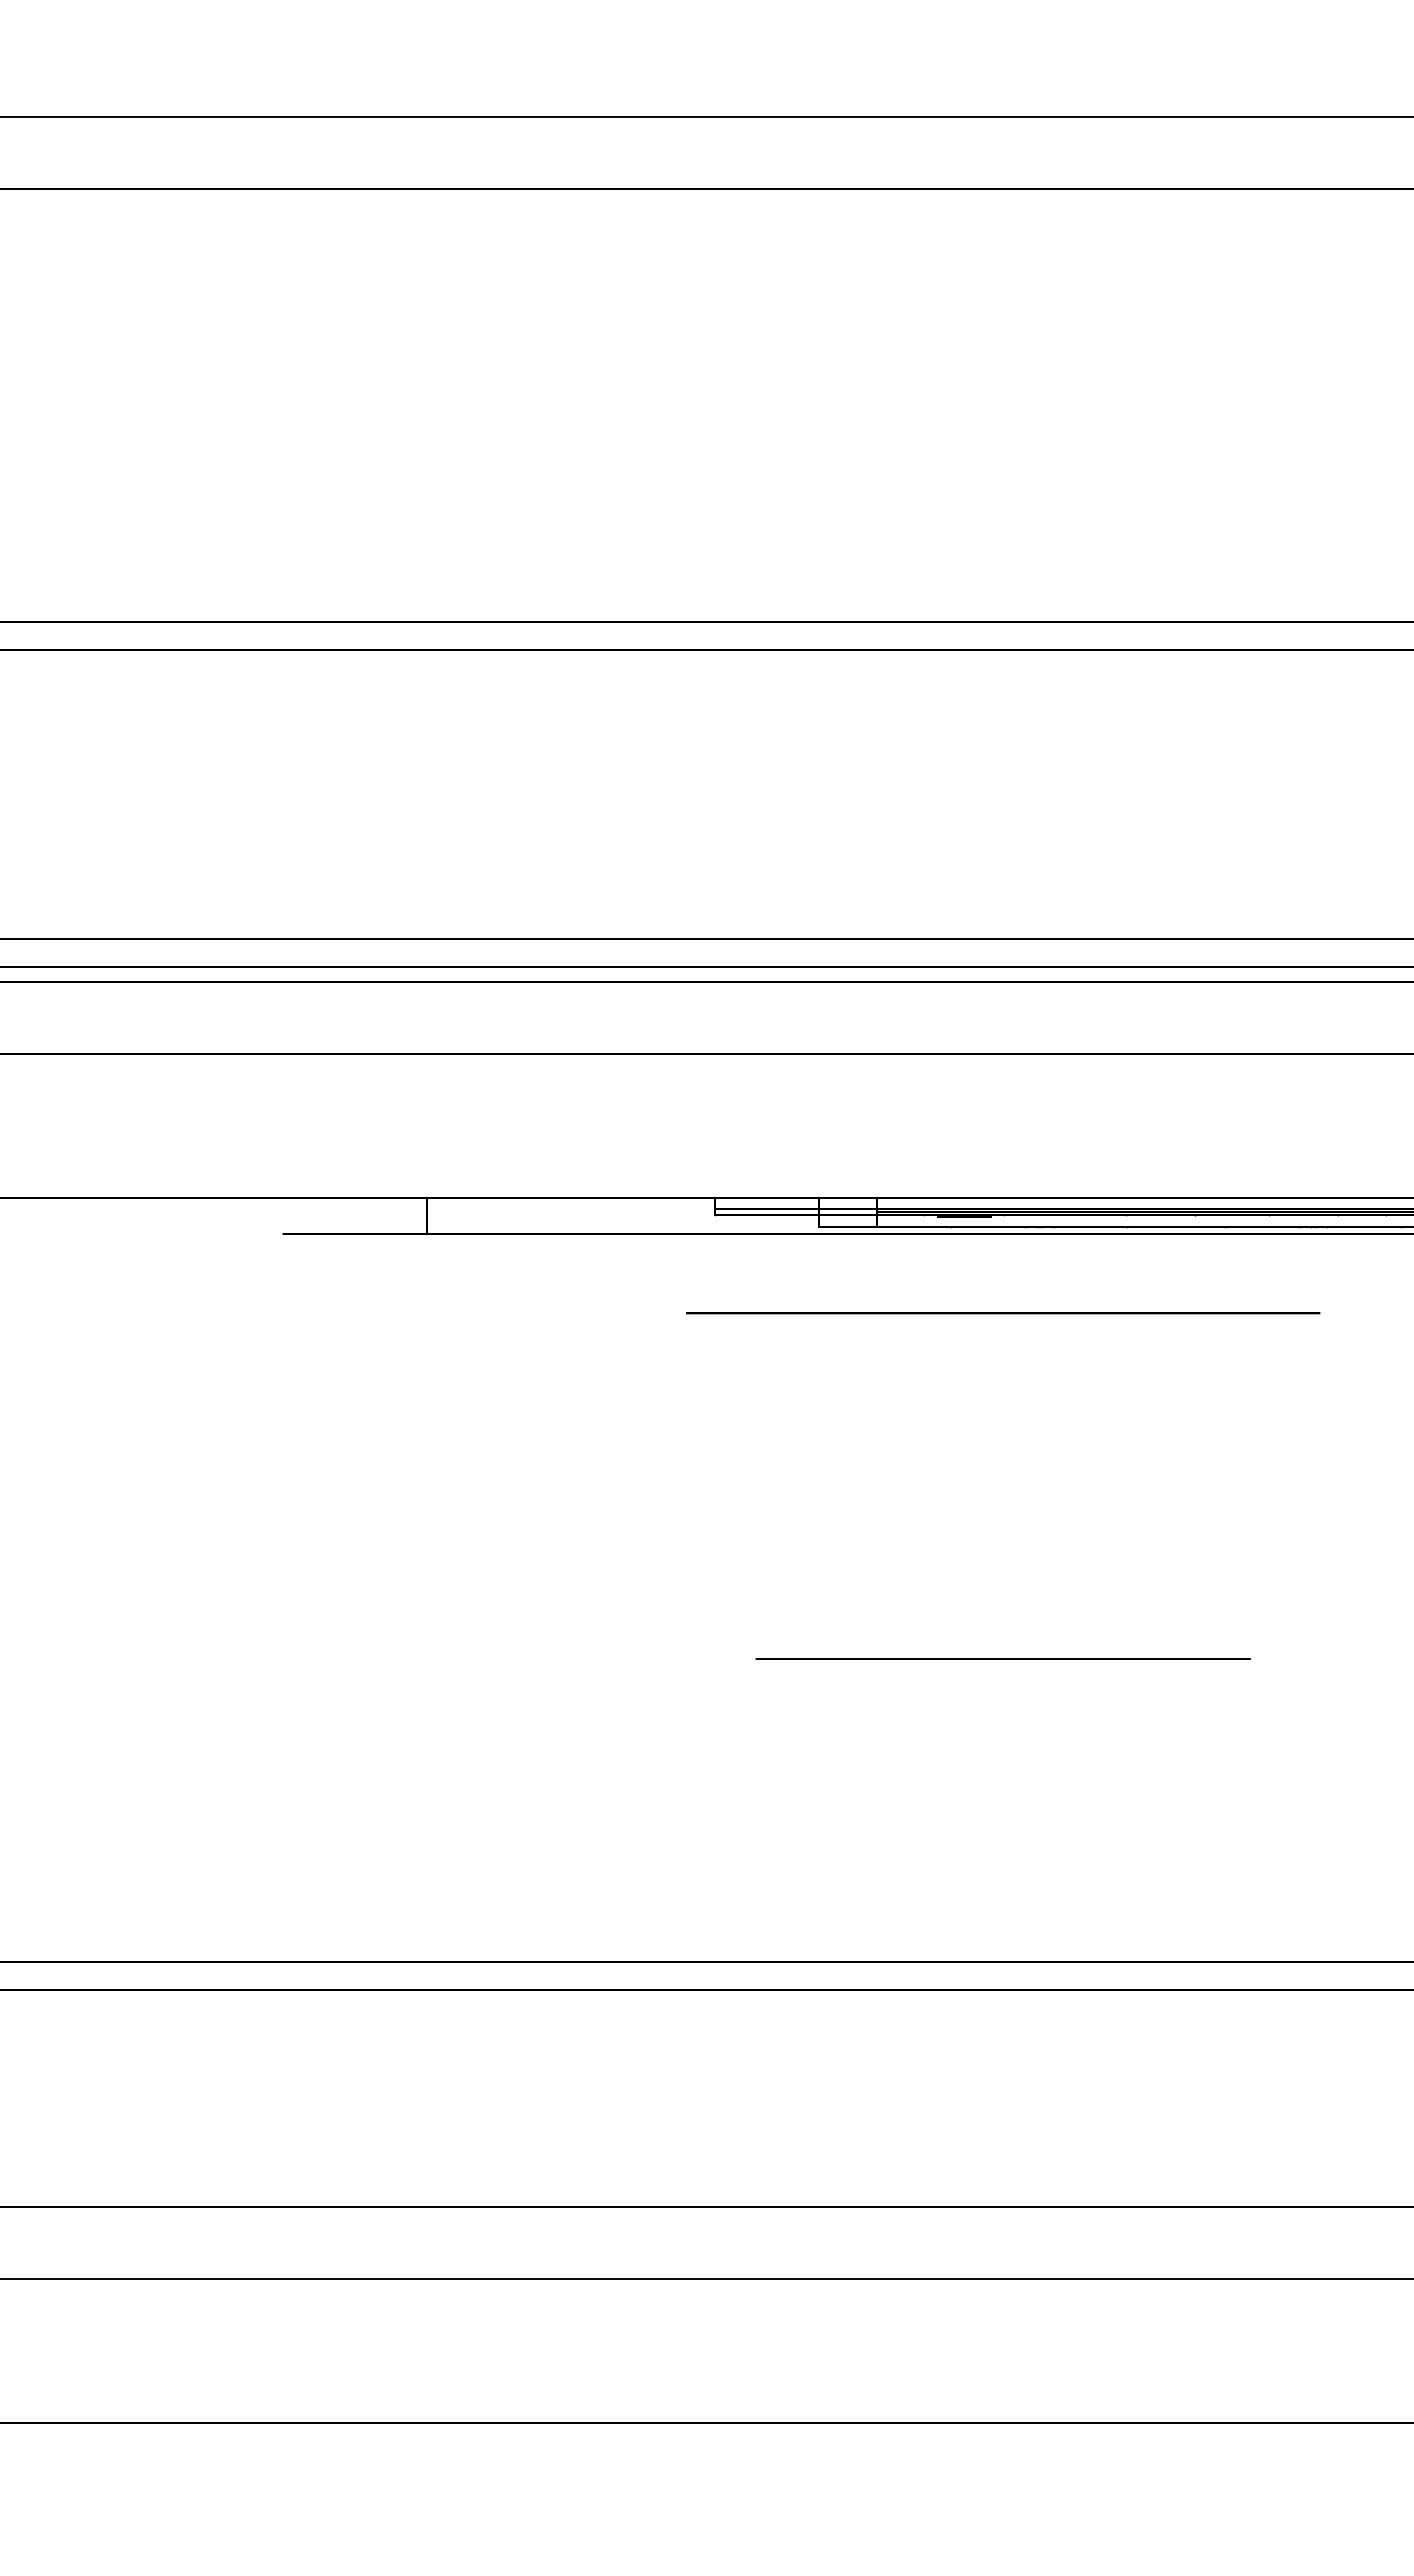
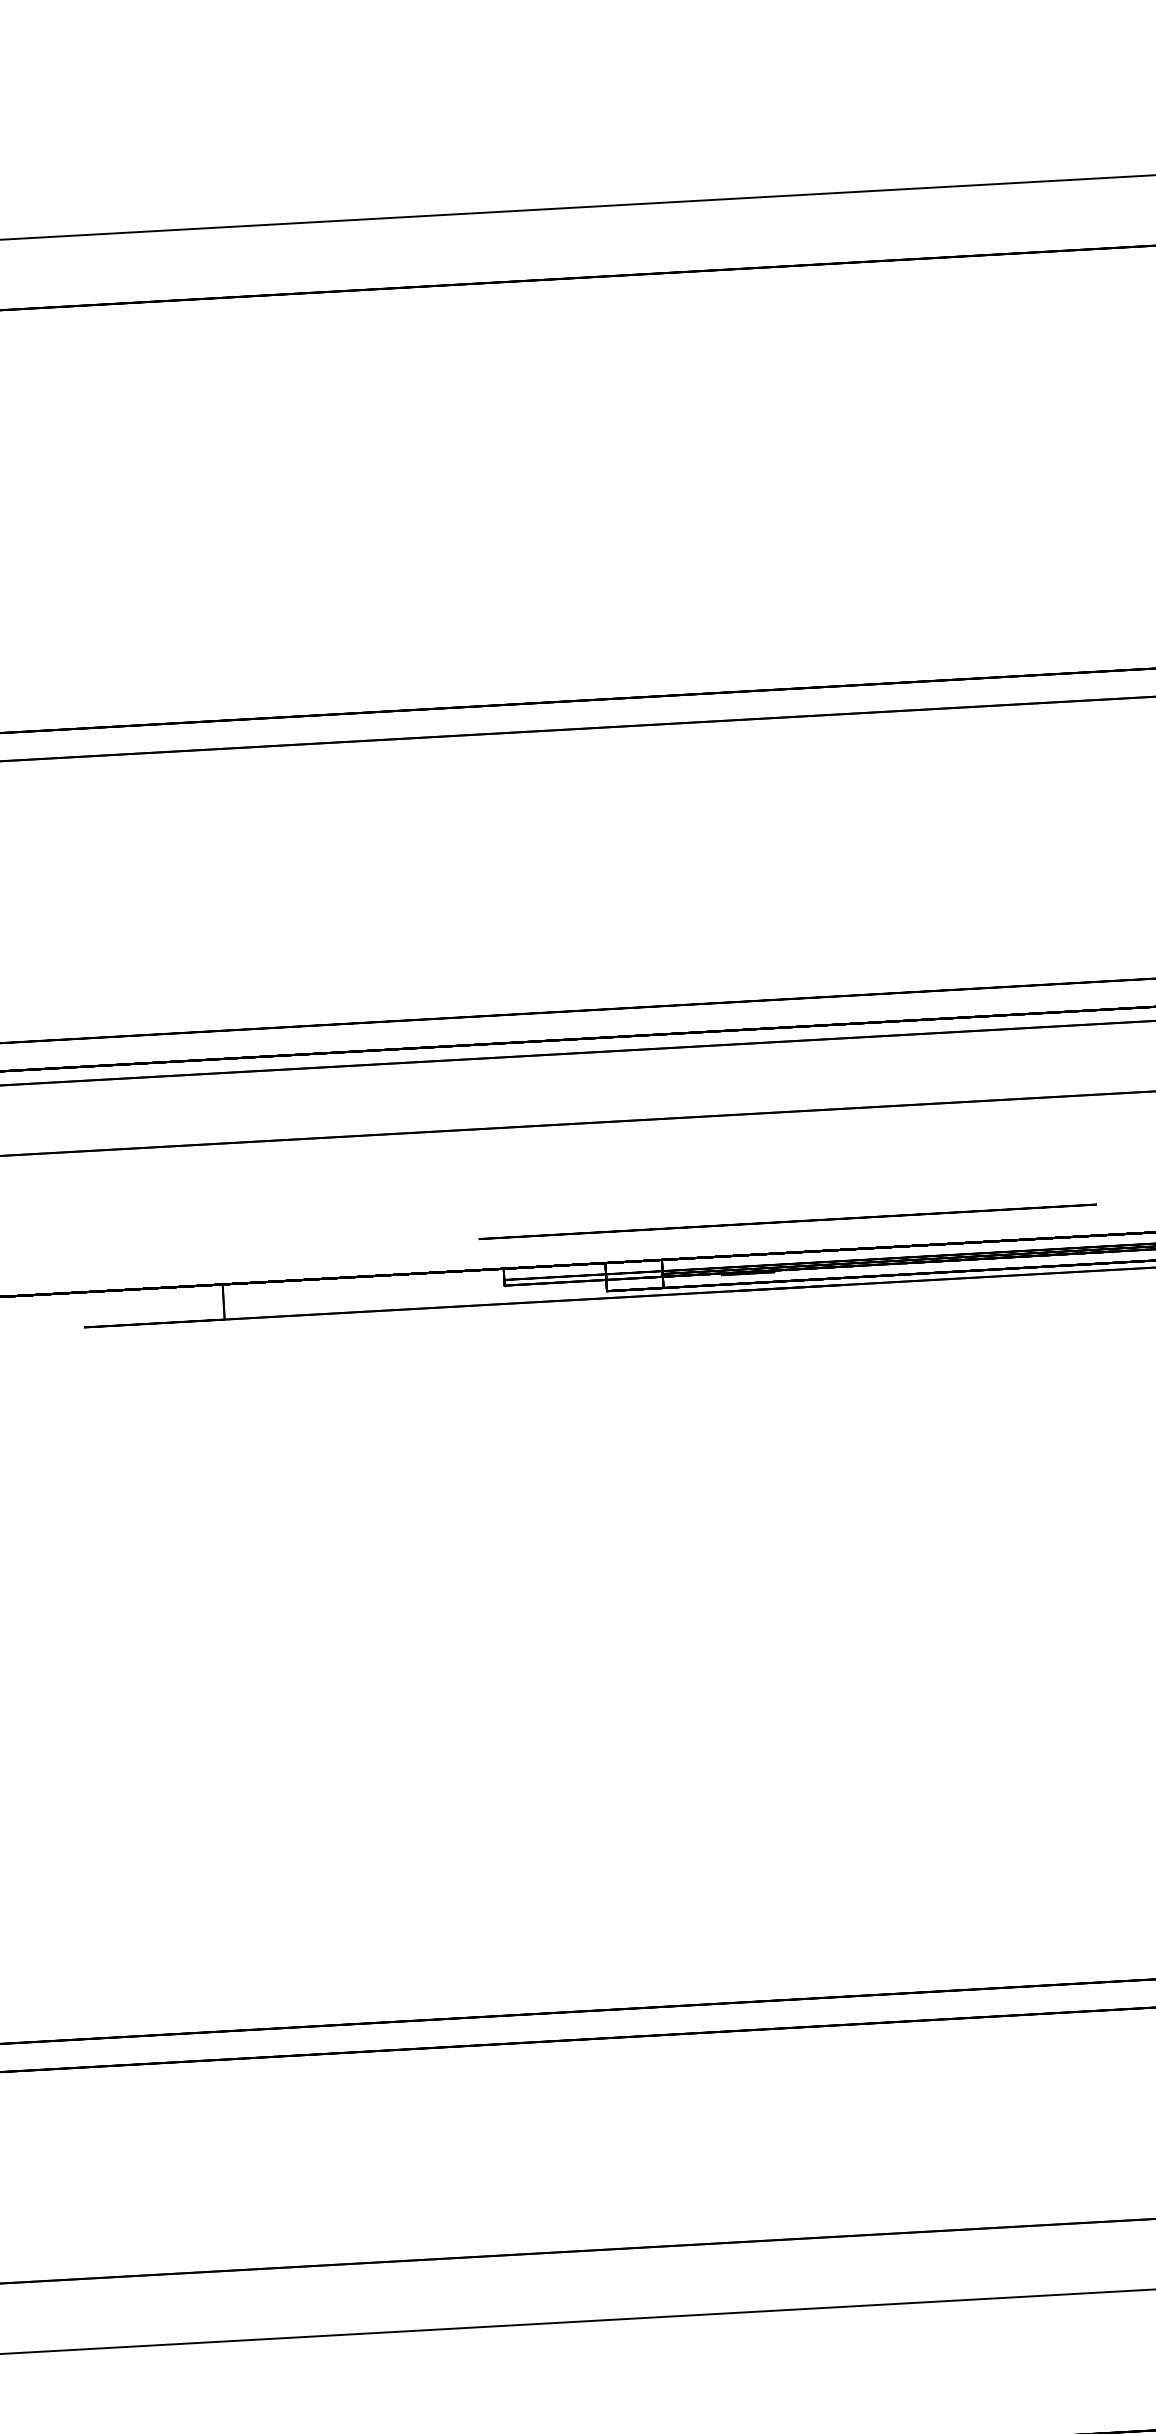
circle: (1003, 1313) -> (788, 1222), moved
line: (1002, 1658) -> (809, 1702), removed

